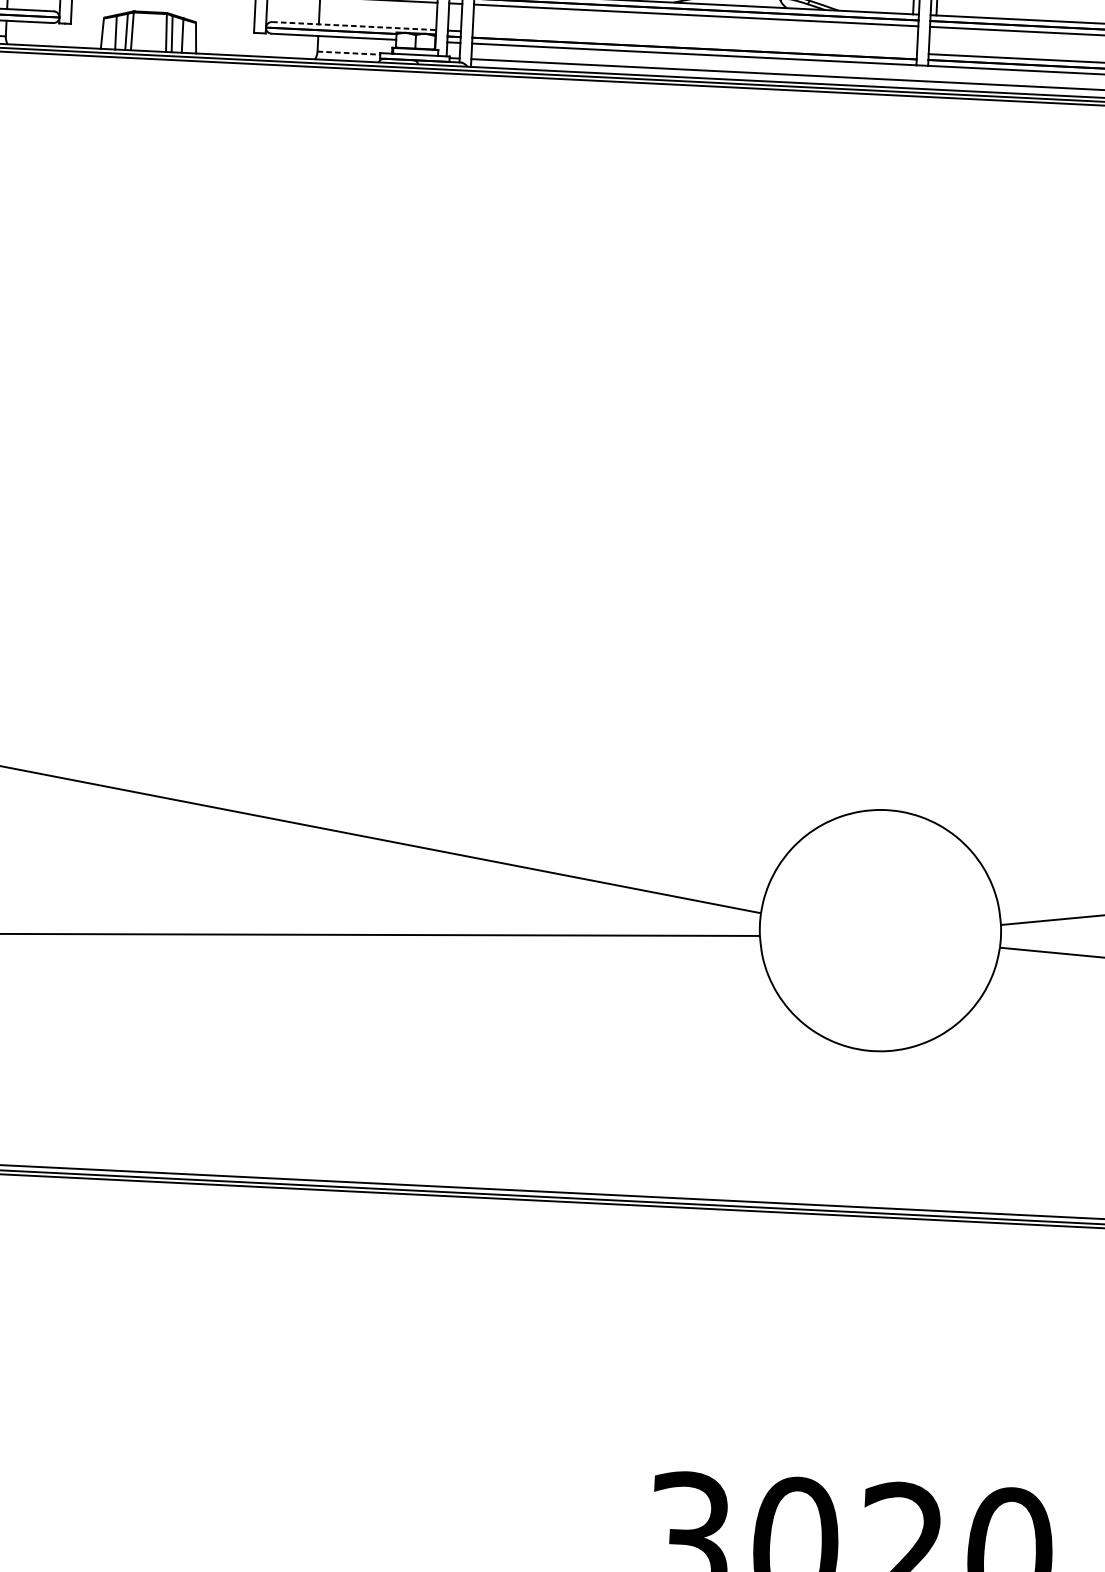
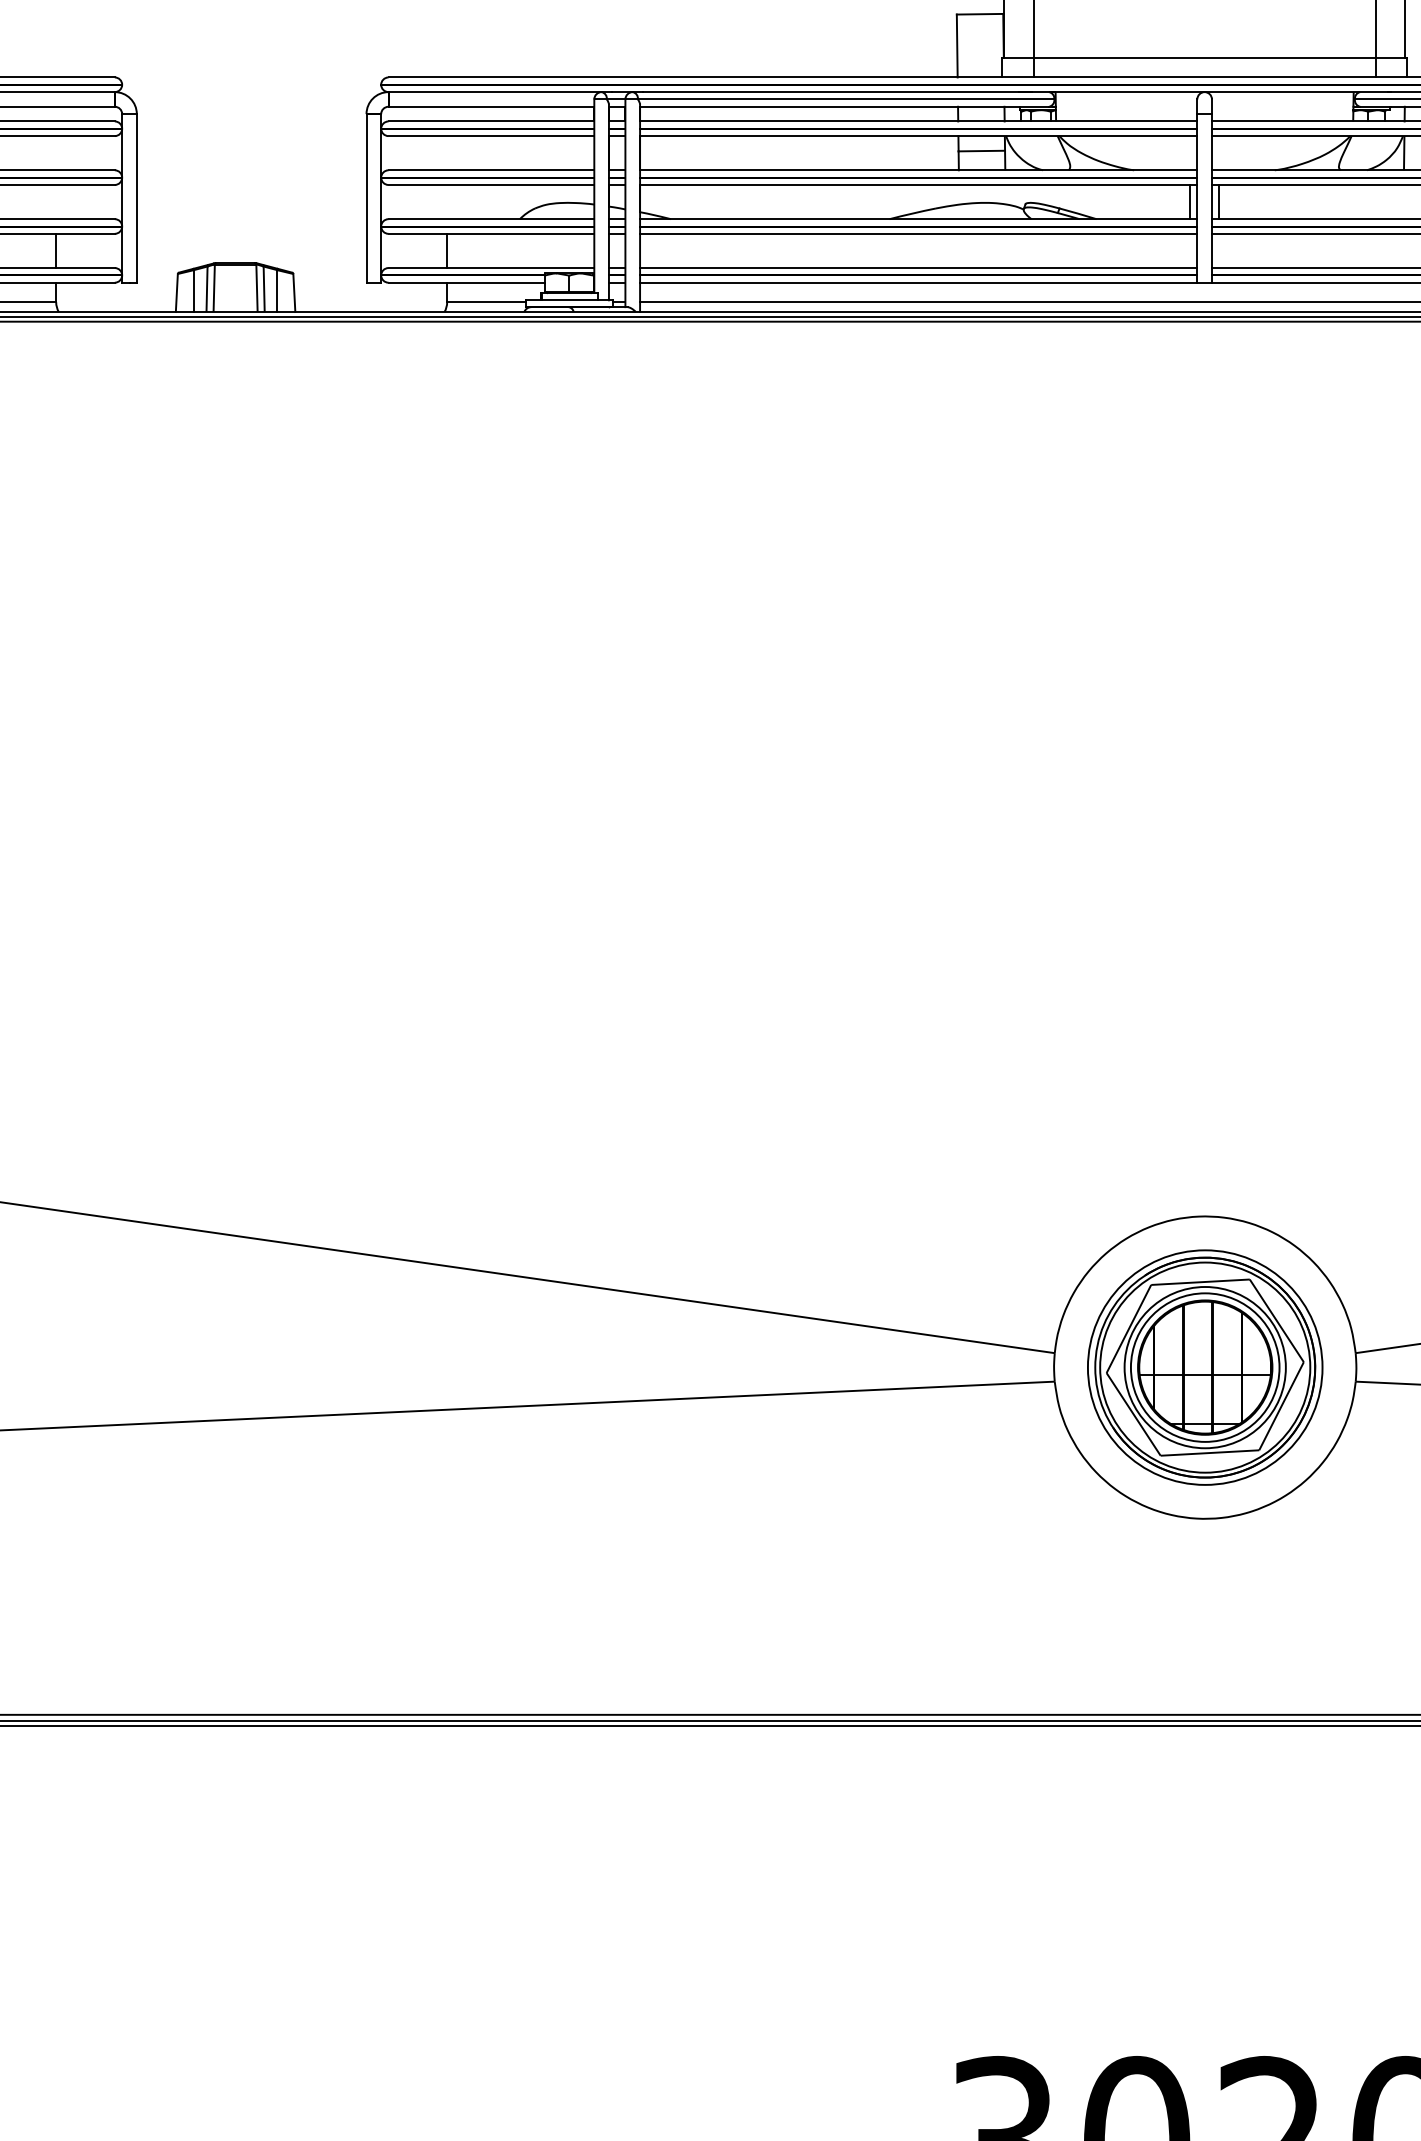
line: (354, 26) -> (491, 268), dashed -> solid
line: (694, 43) -> (918, 268), added
line: (349, 53) -> (487, 302), dashed -> solid
part: (880, 930) -> (1205, 1367), added

